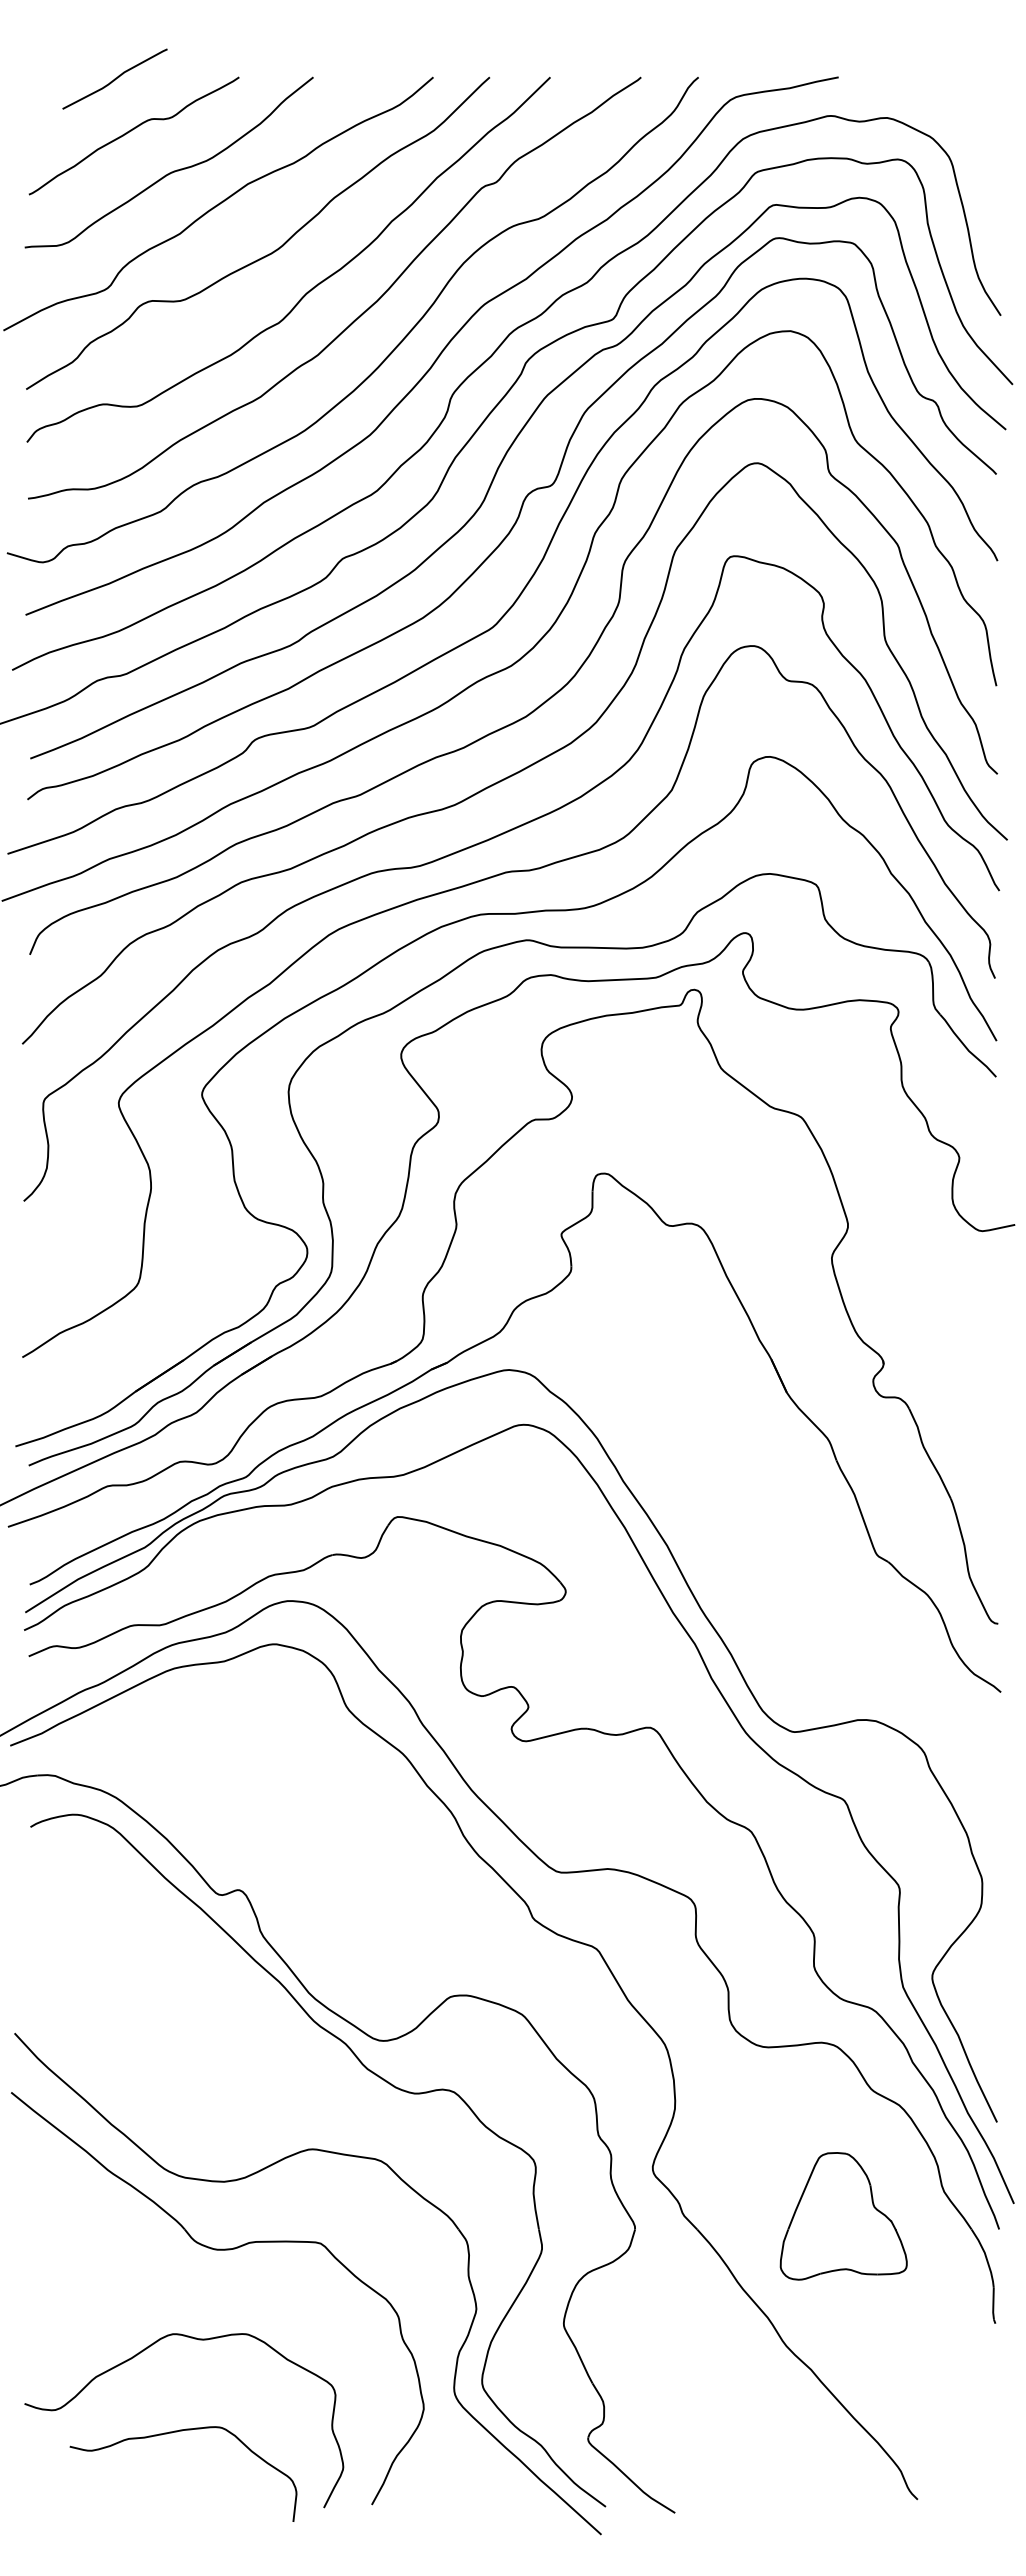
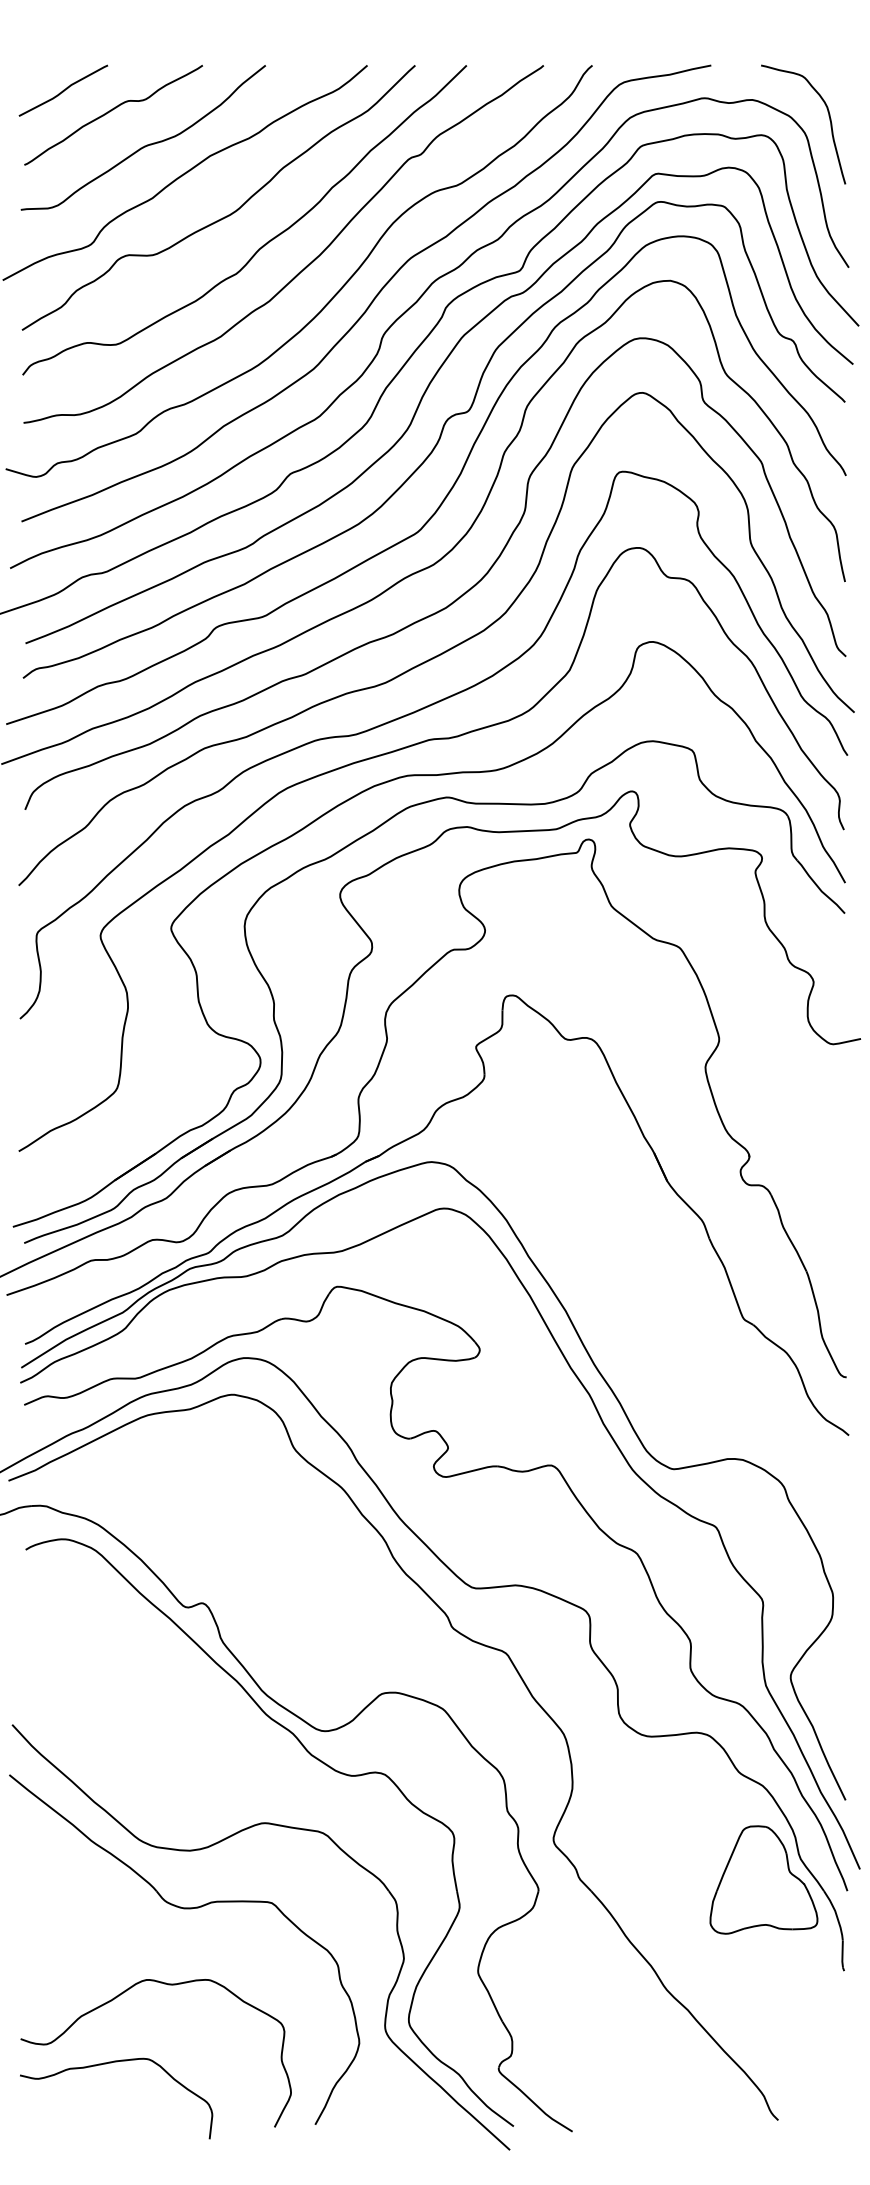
curve: (114, 78) -> (63, 90), moved
curve: (977, 139) -> (829, 118), added
part: (843, 2216) -> (763, 1880), moved
curve: (177, 2432) -> (111, 2063), moved

